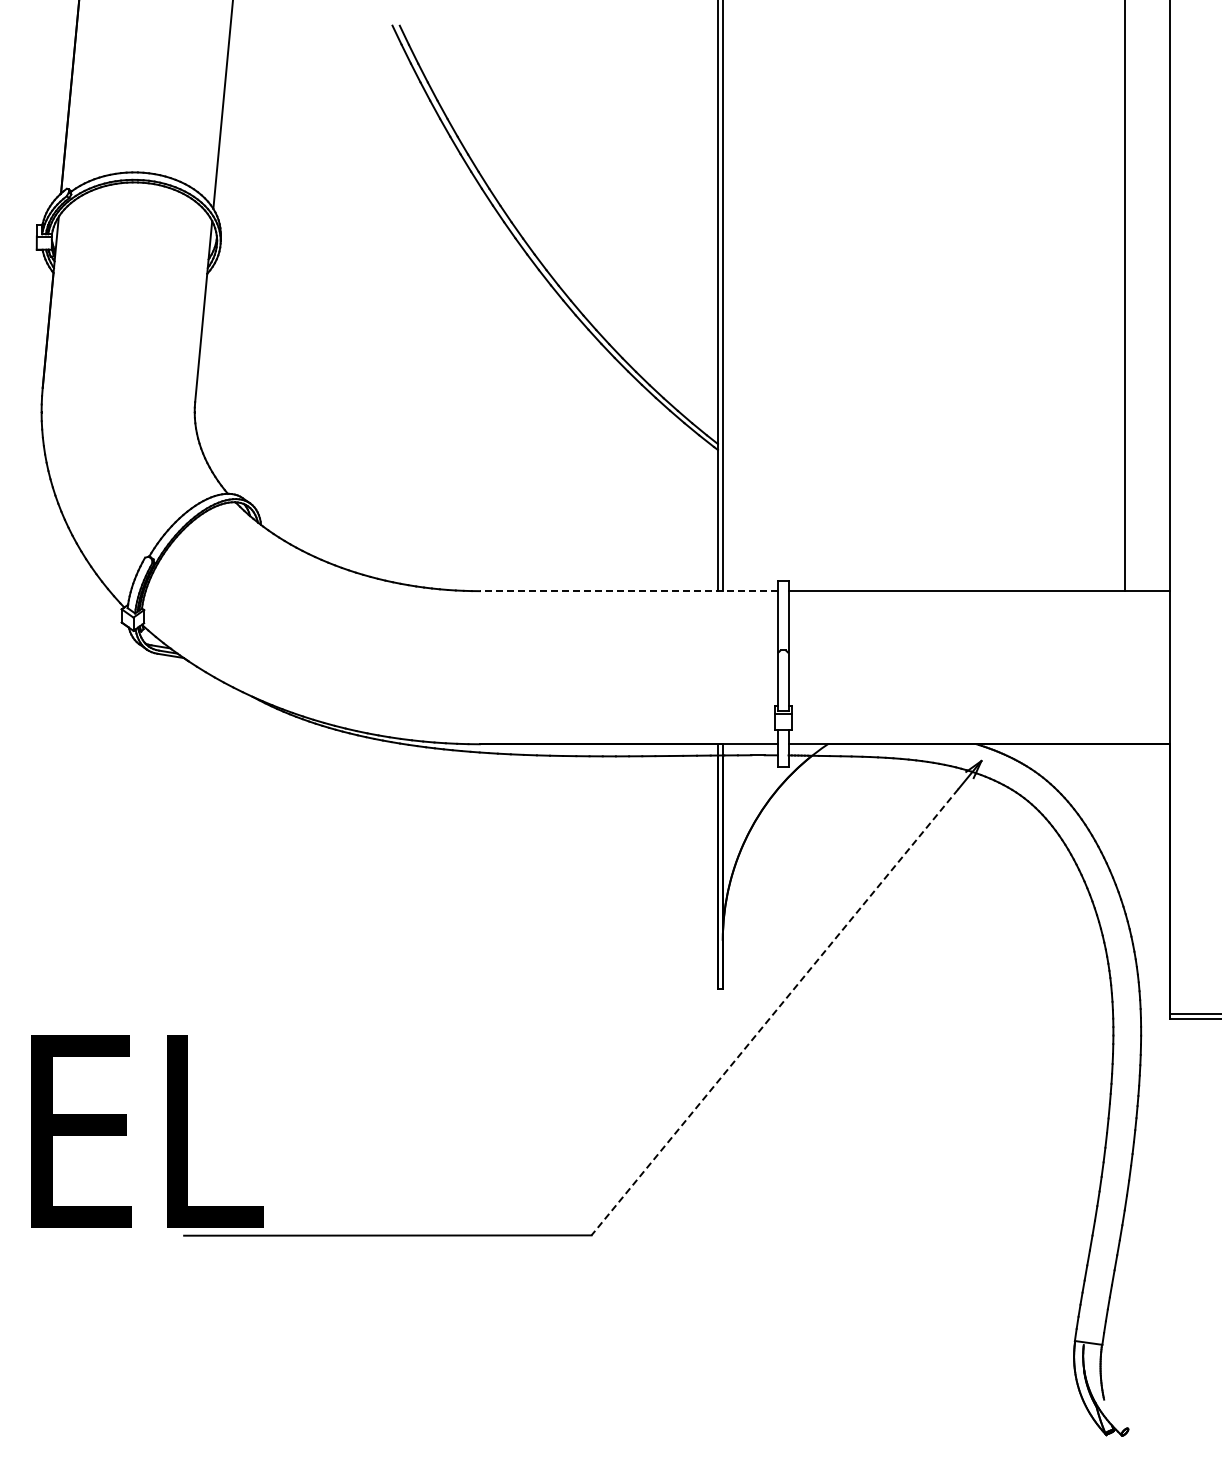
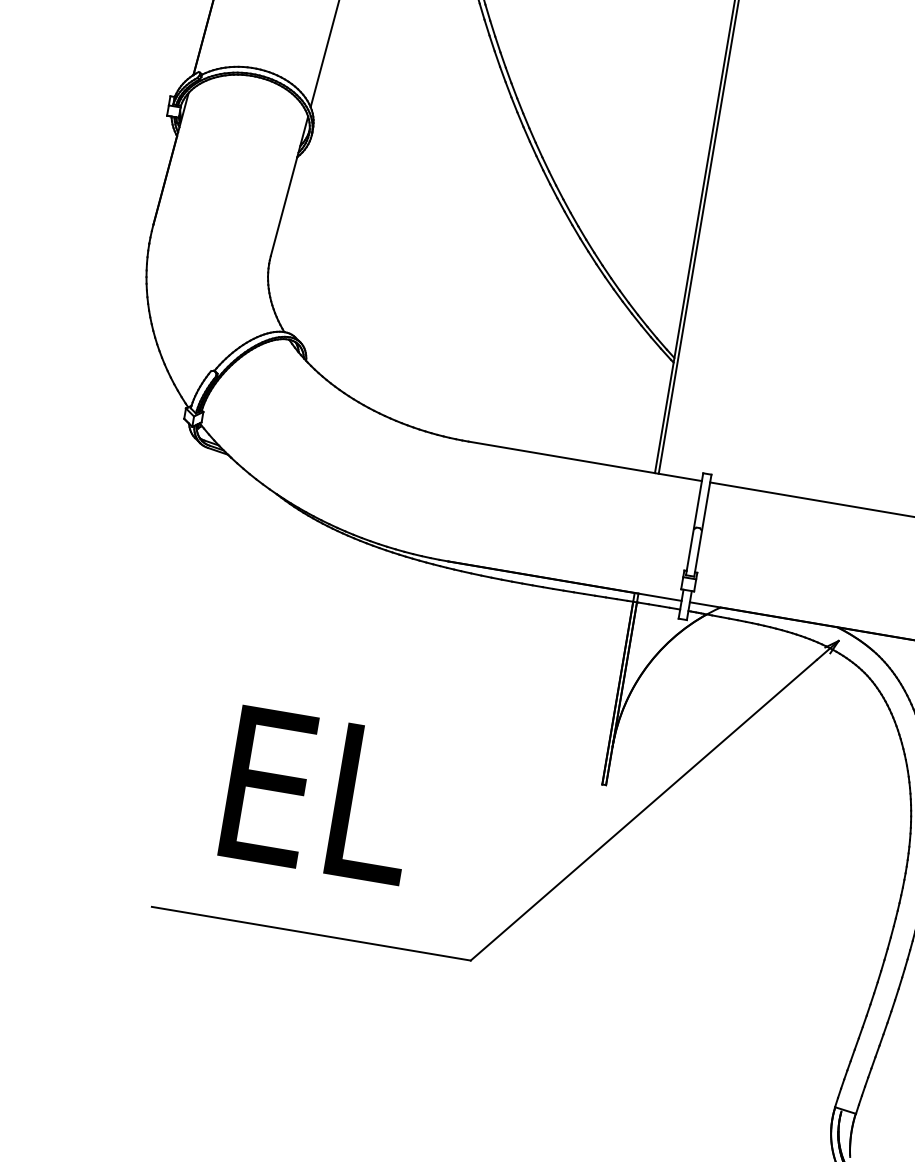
line: (628, 591) -> (584, 461), dashed -> solid
line: (775, 1012) -> (644, 810), dashed -> solid
text: (147, 1131) -> (320, 795), moved

